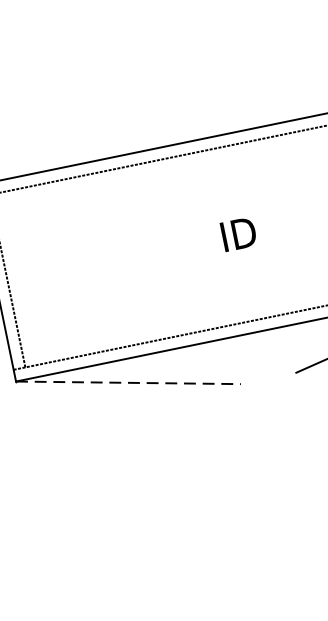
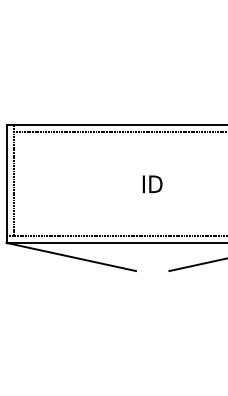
line: (129, 383) -> (71, 257), dashed -> solid

